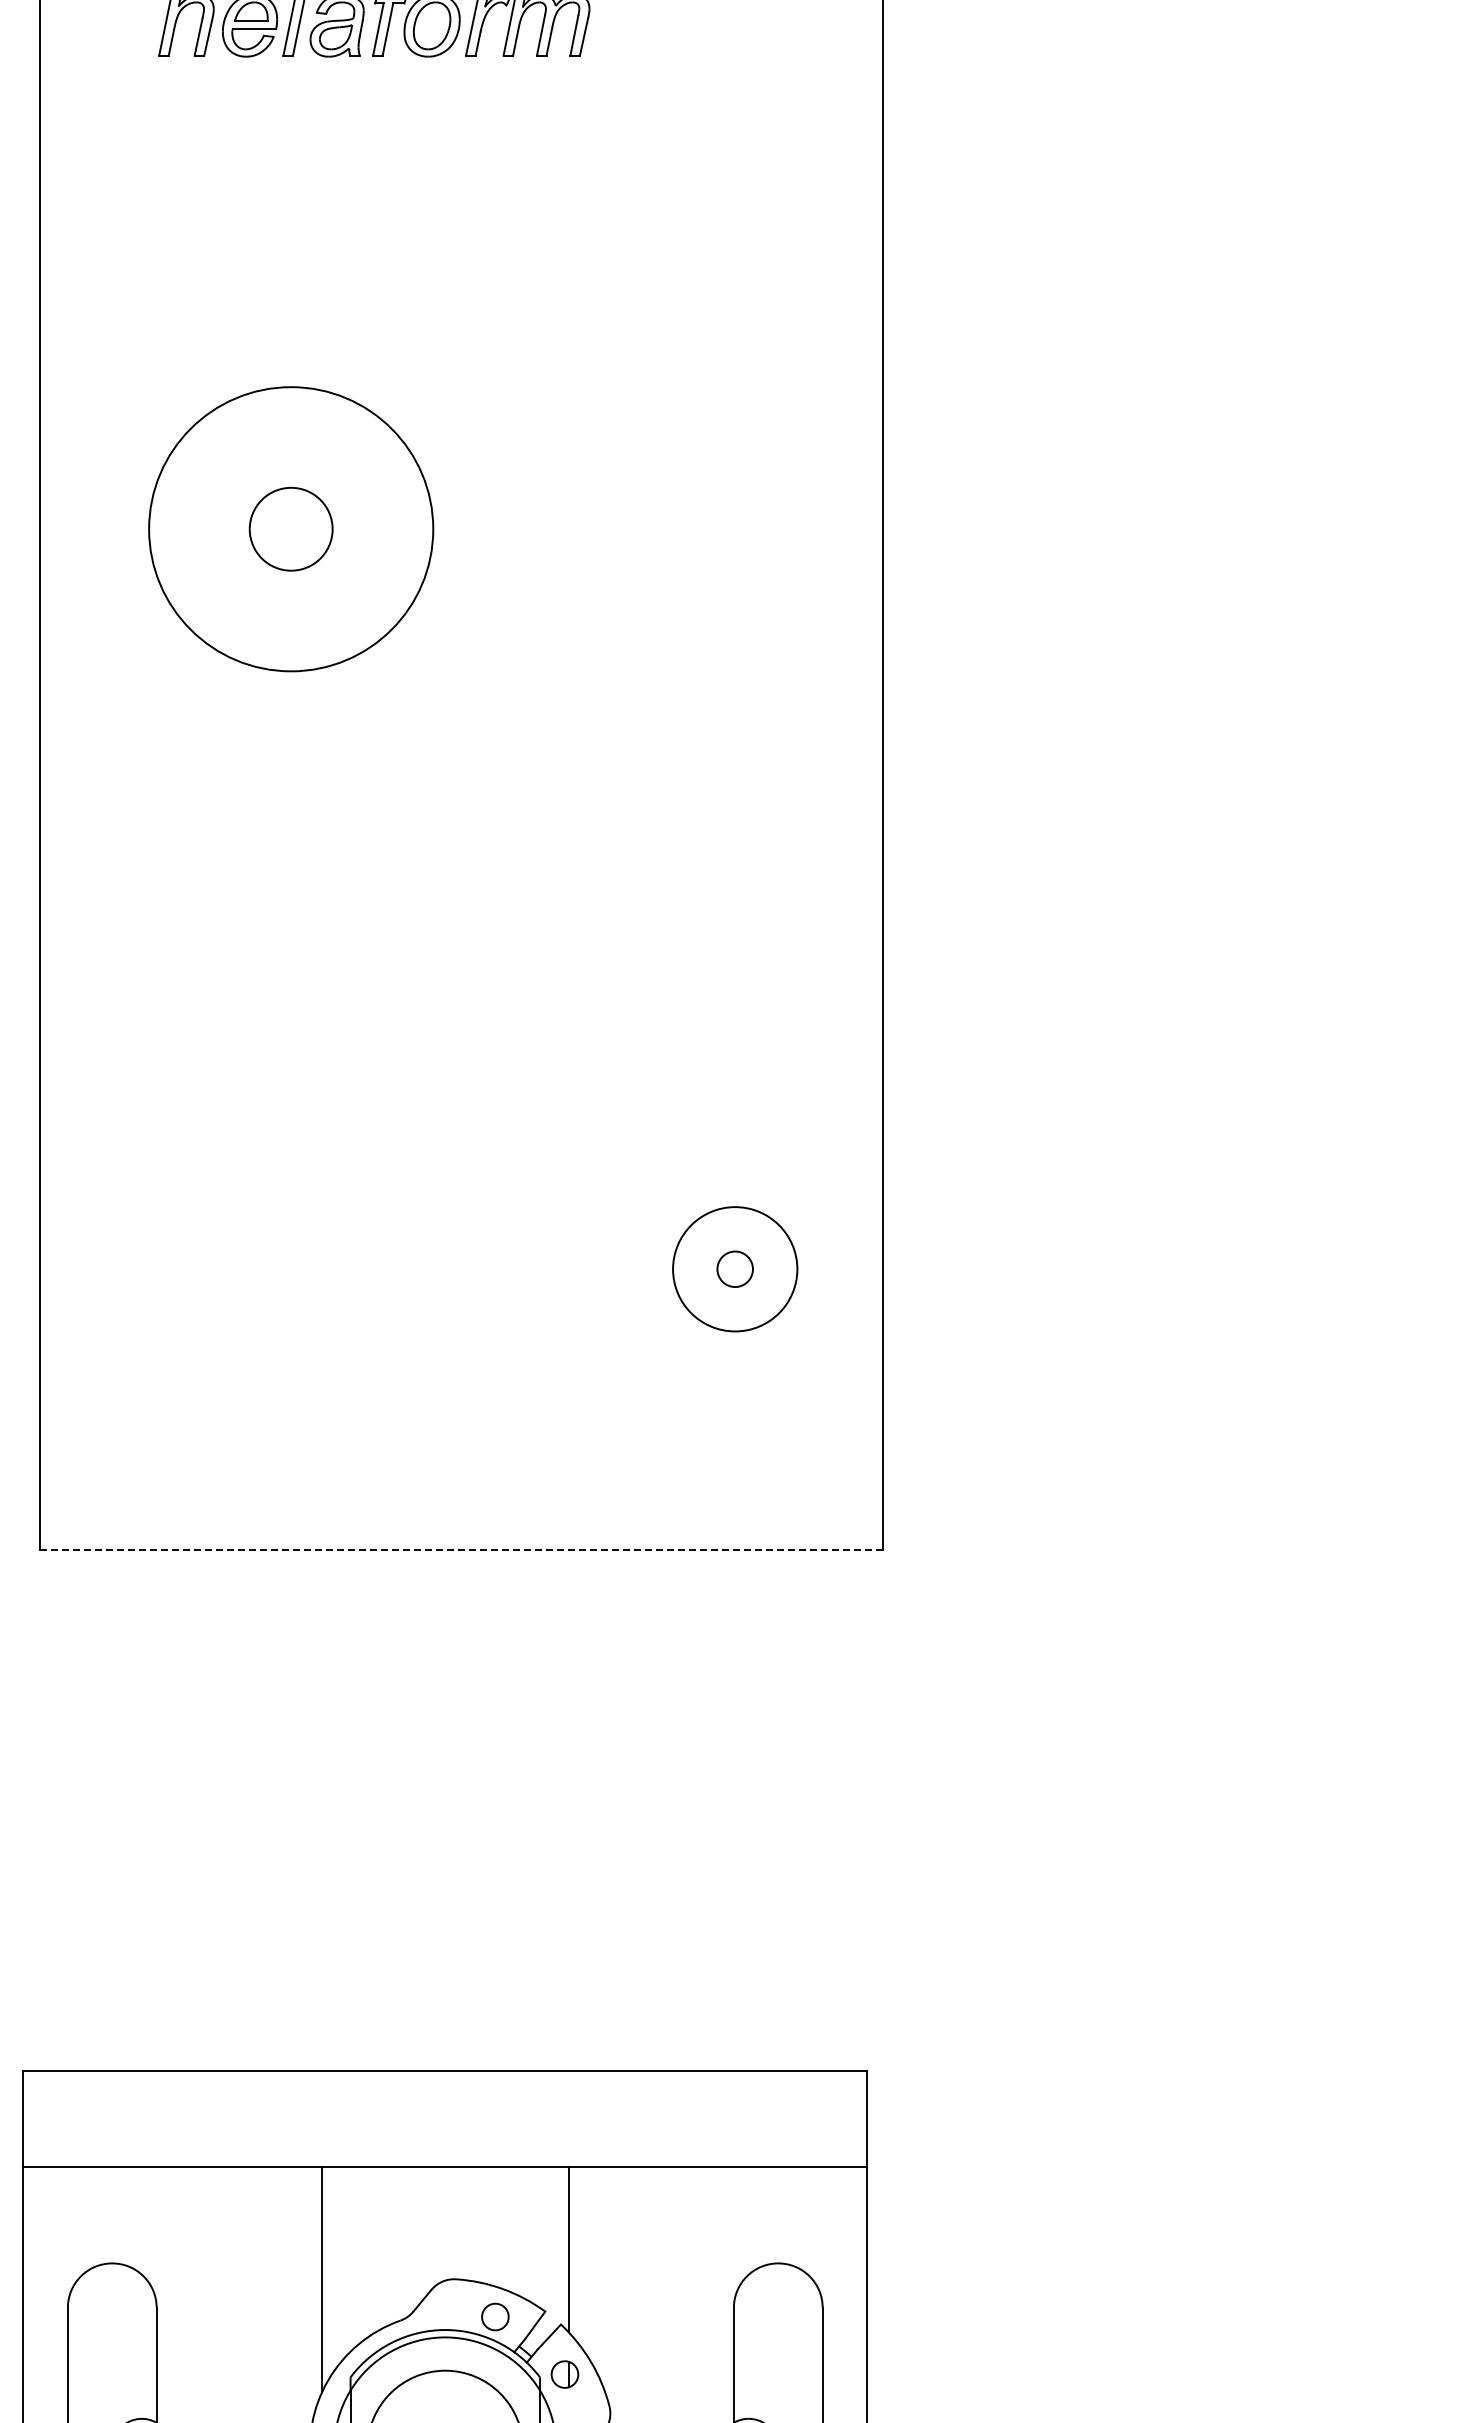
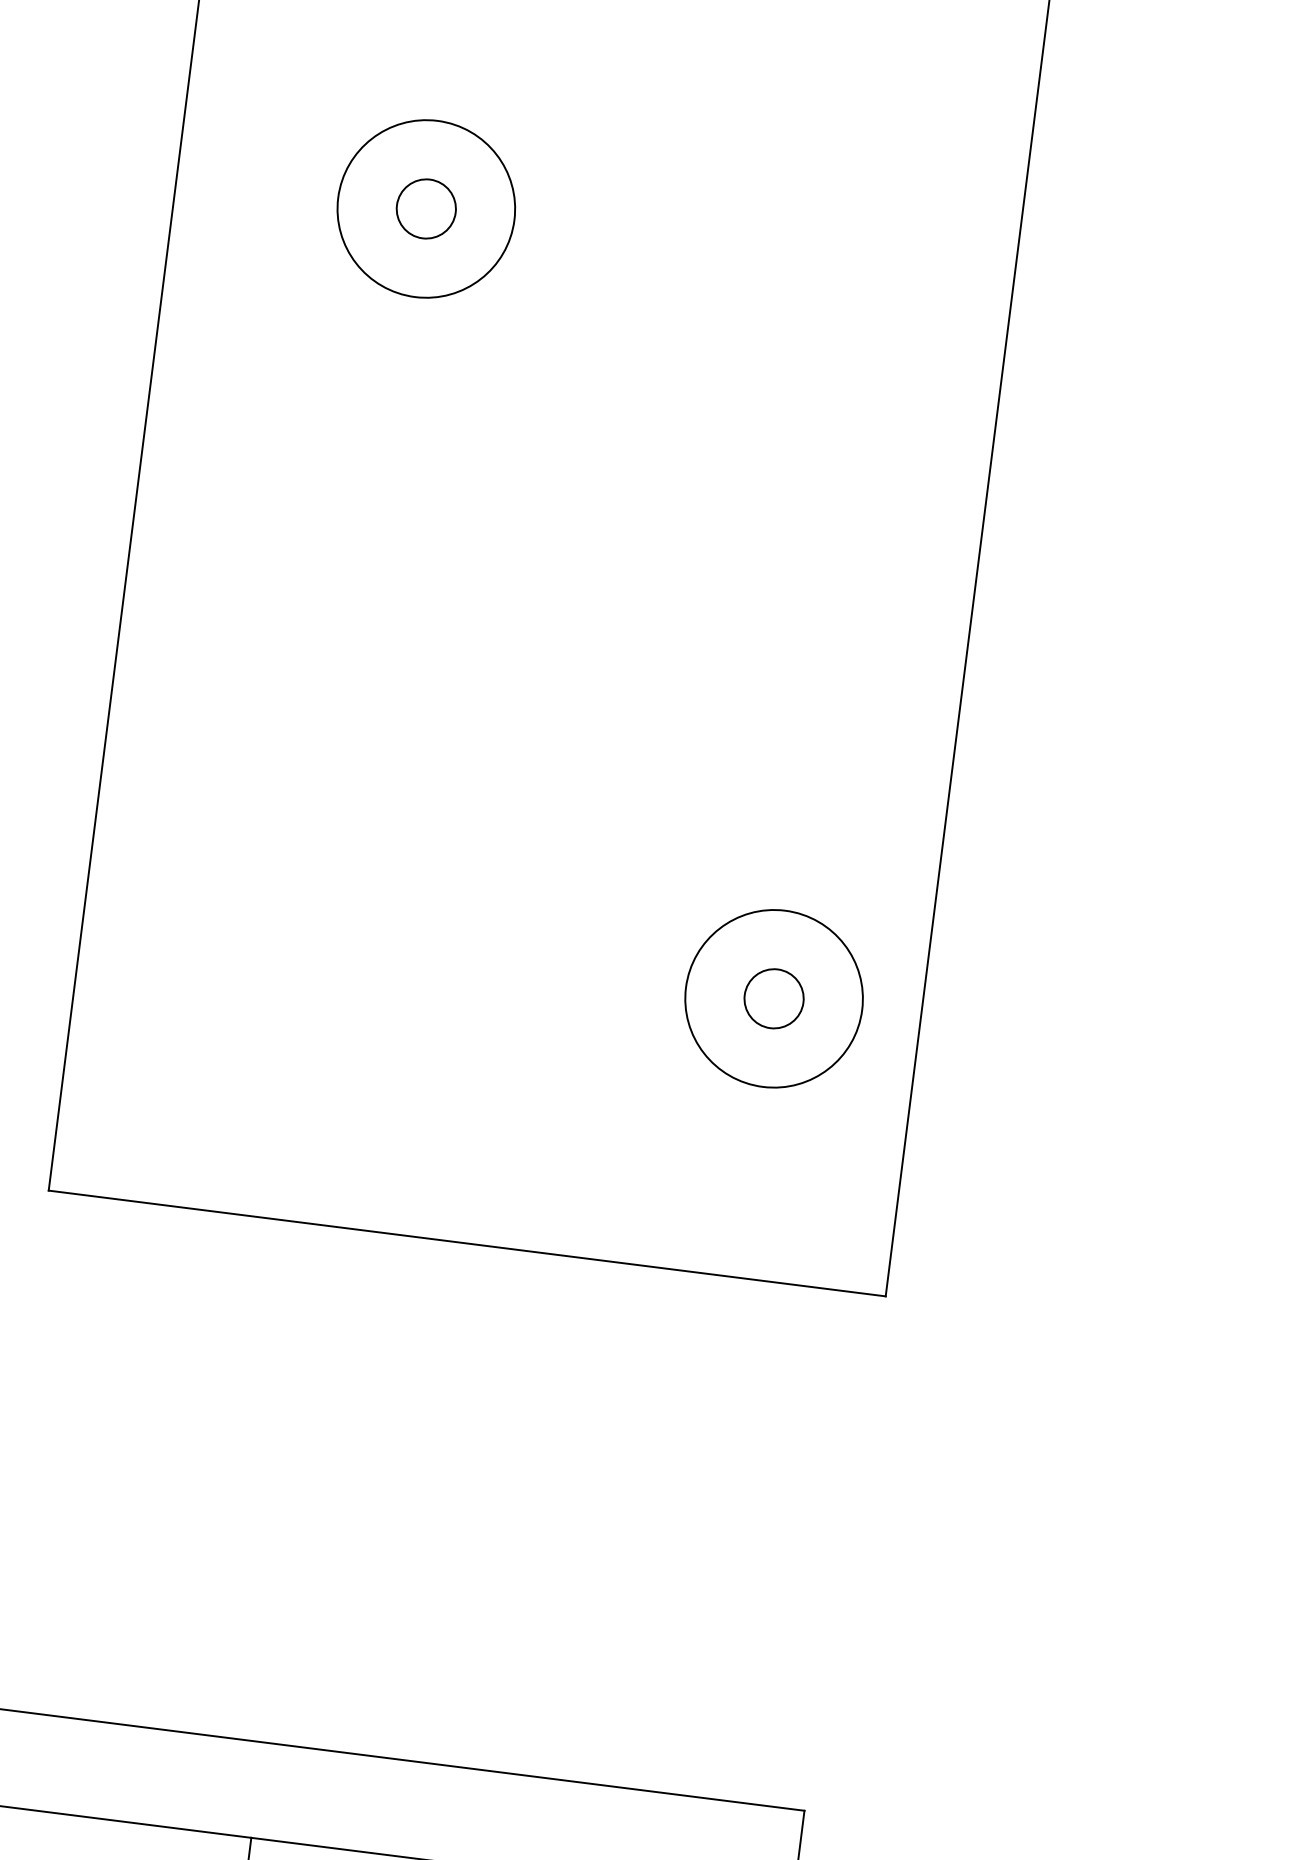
circle: (290, 528) -> (425, 208), size x0.71
circle: (291, 529) -> (426, 209), size x0.62
circle: (734, 1268) -> (773, 997), size x1.67
circle: (735, 1269) -> (774, 999), size x1.43
line: (461, 1550) -> (467, 1243), dashed -> solid

